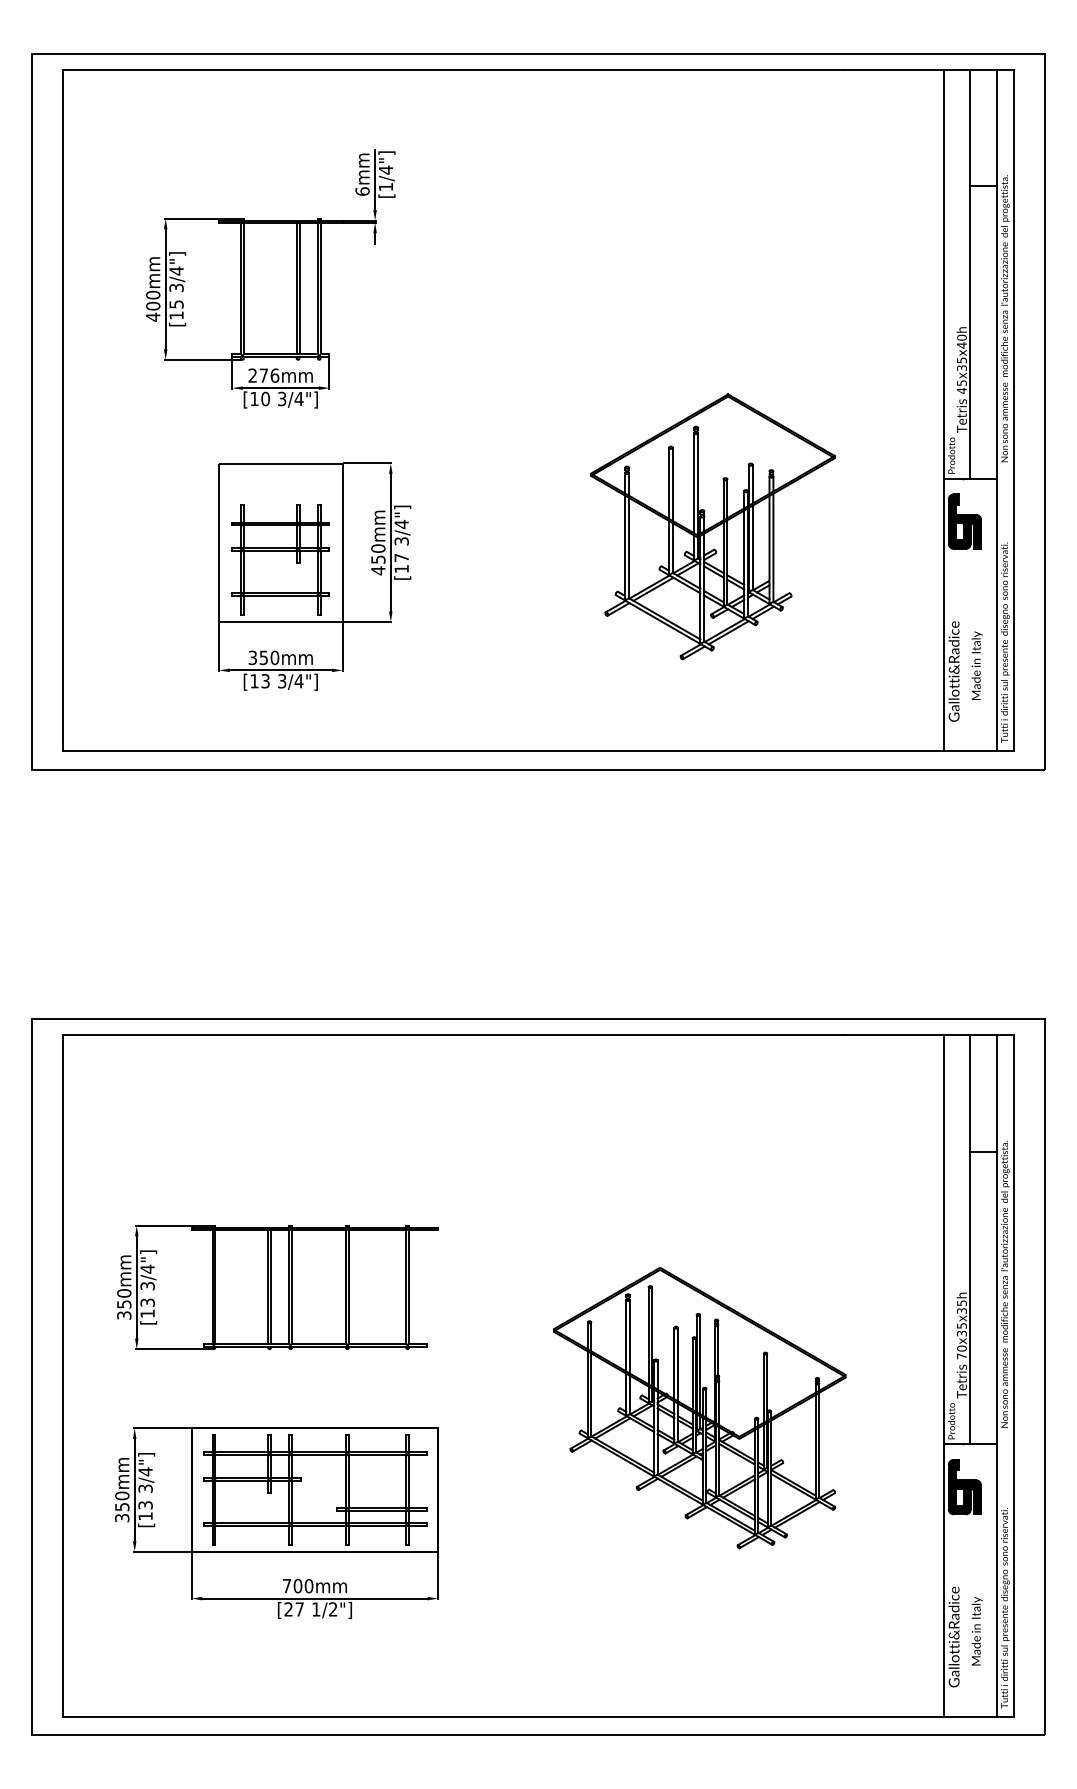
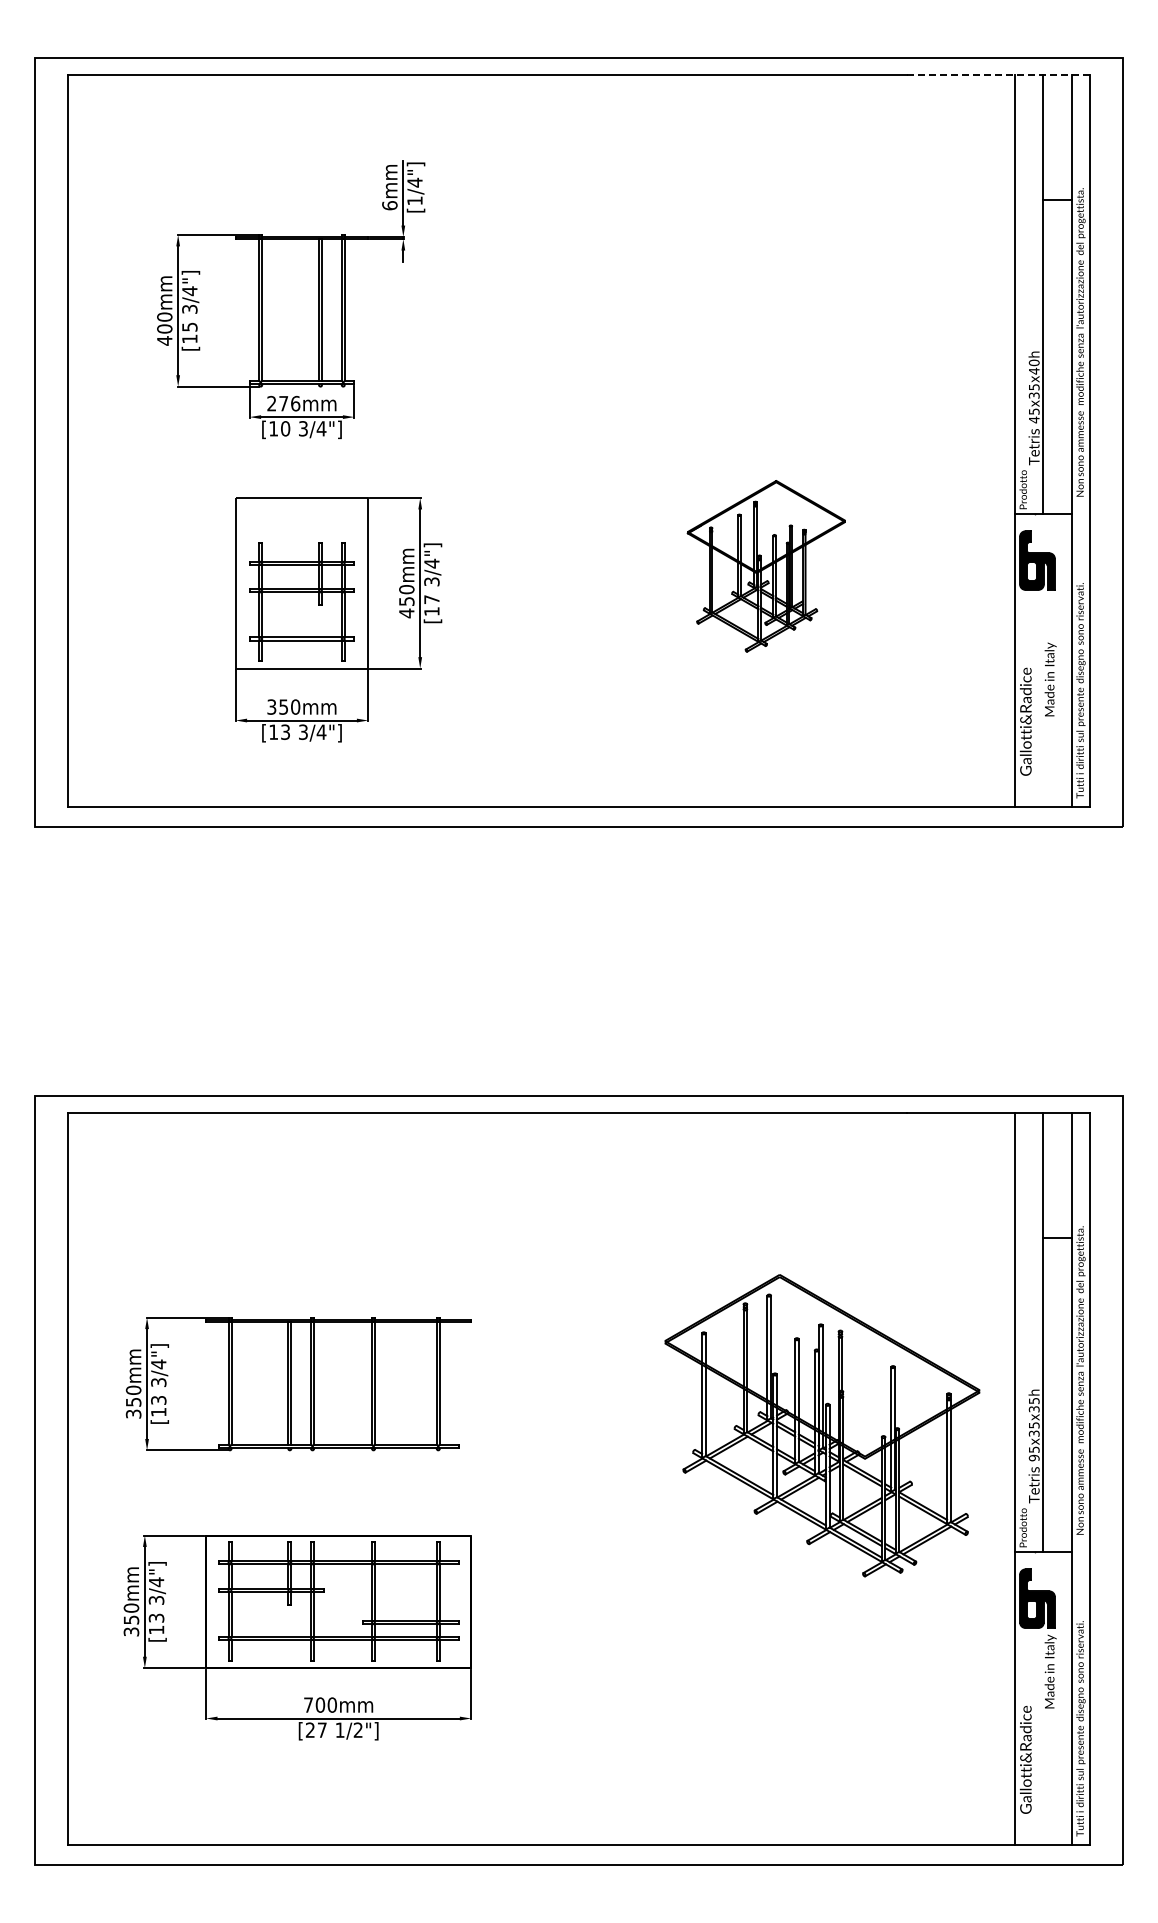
line: (928, 69) -> (998, 74), solid -> dashed
part: (712, 527) -> (766, 566), size x0.6
text: (977, 665) -> (1050, 679), moved
text: (961, 1352) -> (1033, 1453), 70x35x35h -> 95x35x35h
part: (699, 1407) -> (822, 1425), moved
text: (977, 1631) -> (1050, 1671), moved

